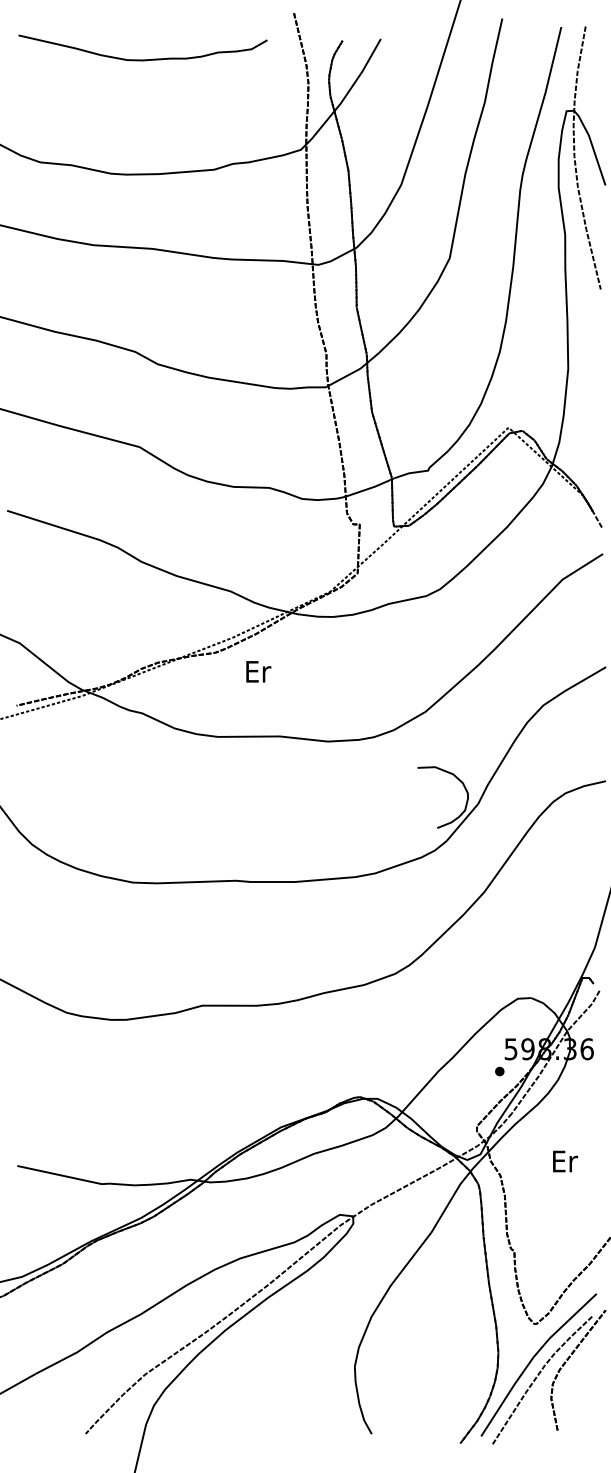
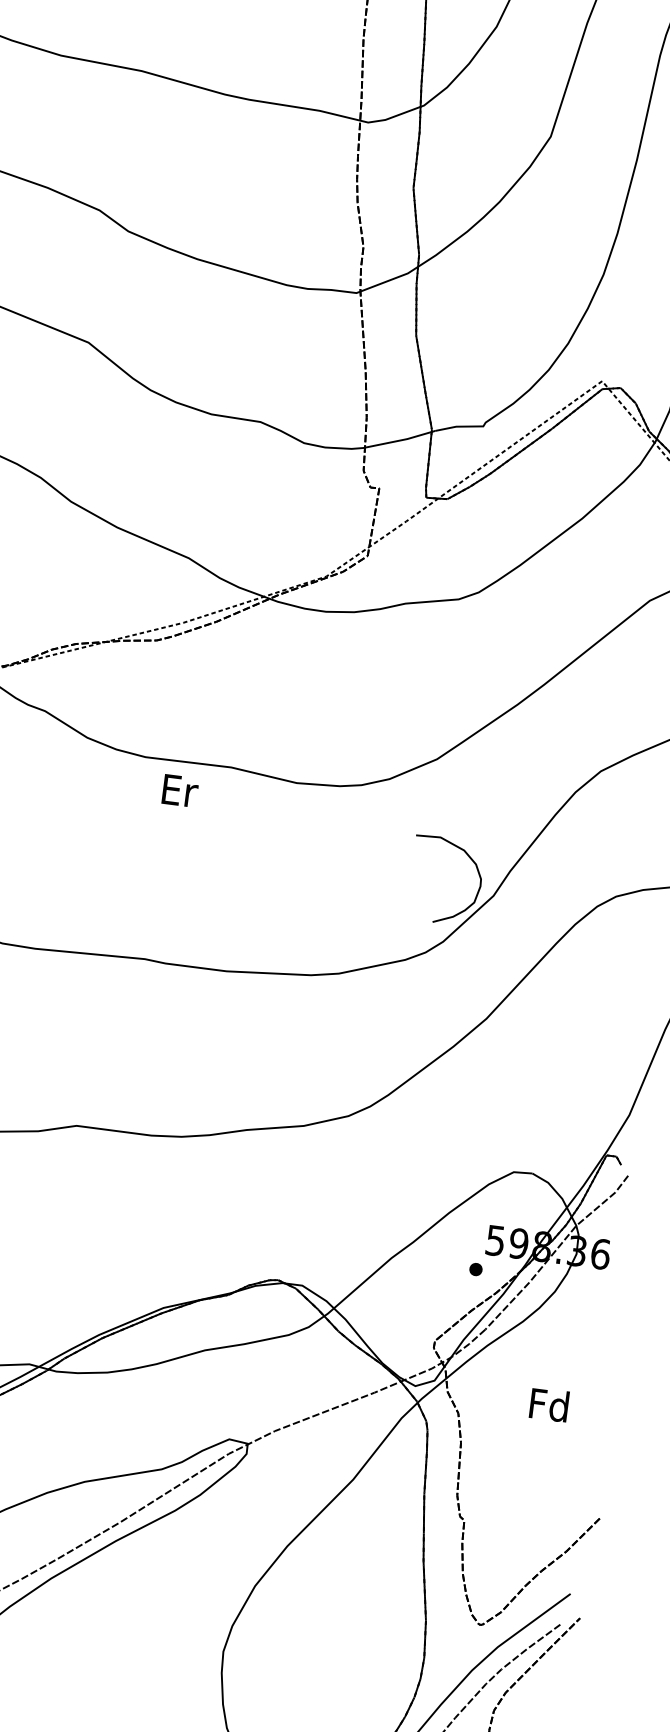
text: (258, 671) -> (180, 790), moved
text: (564, 1160) -> (549, 1403), Er -> Fd

